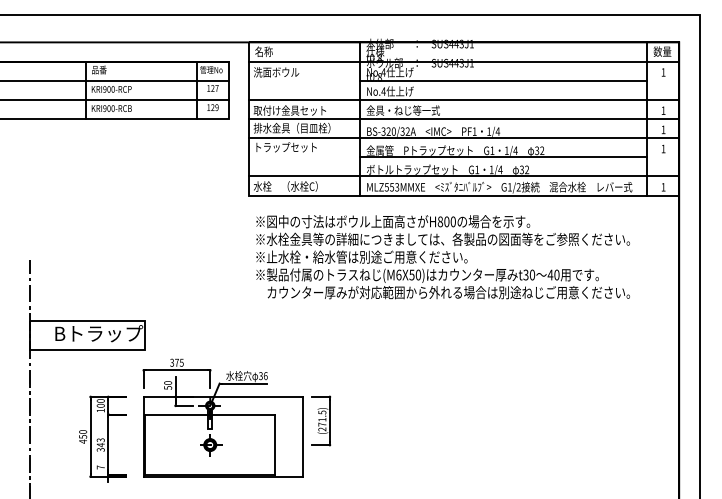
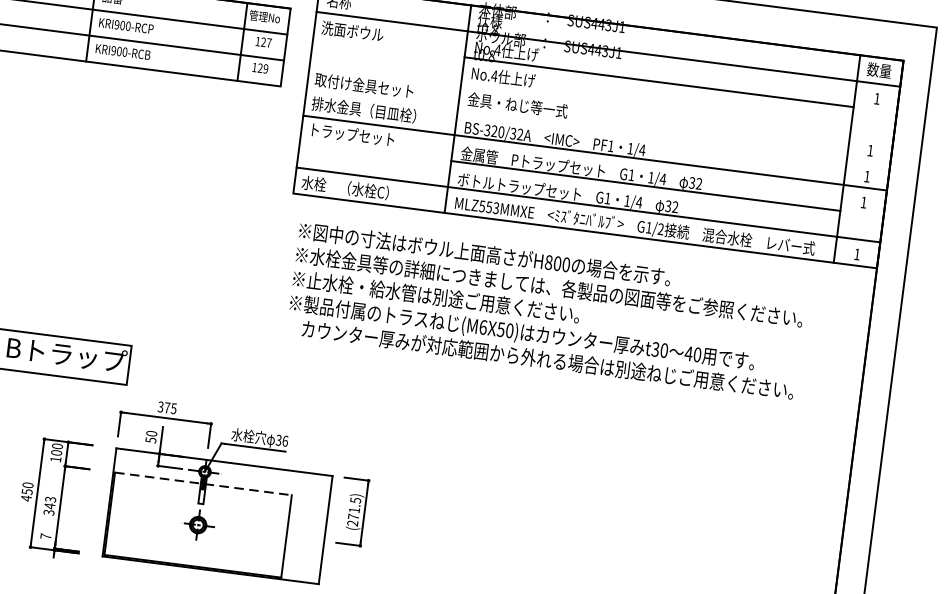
line: (463, 99) -> (601, 100), removed
line: (463, 118) -> (598, 126), removed
line: (210, 414) -> (203, 483), solid -> dashed

